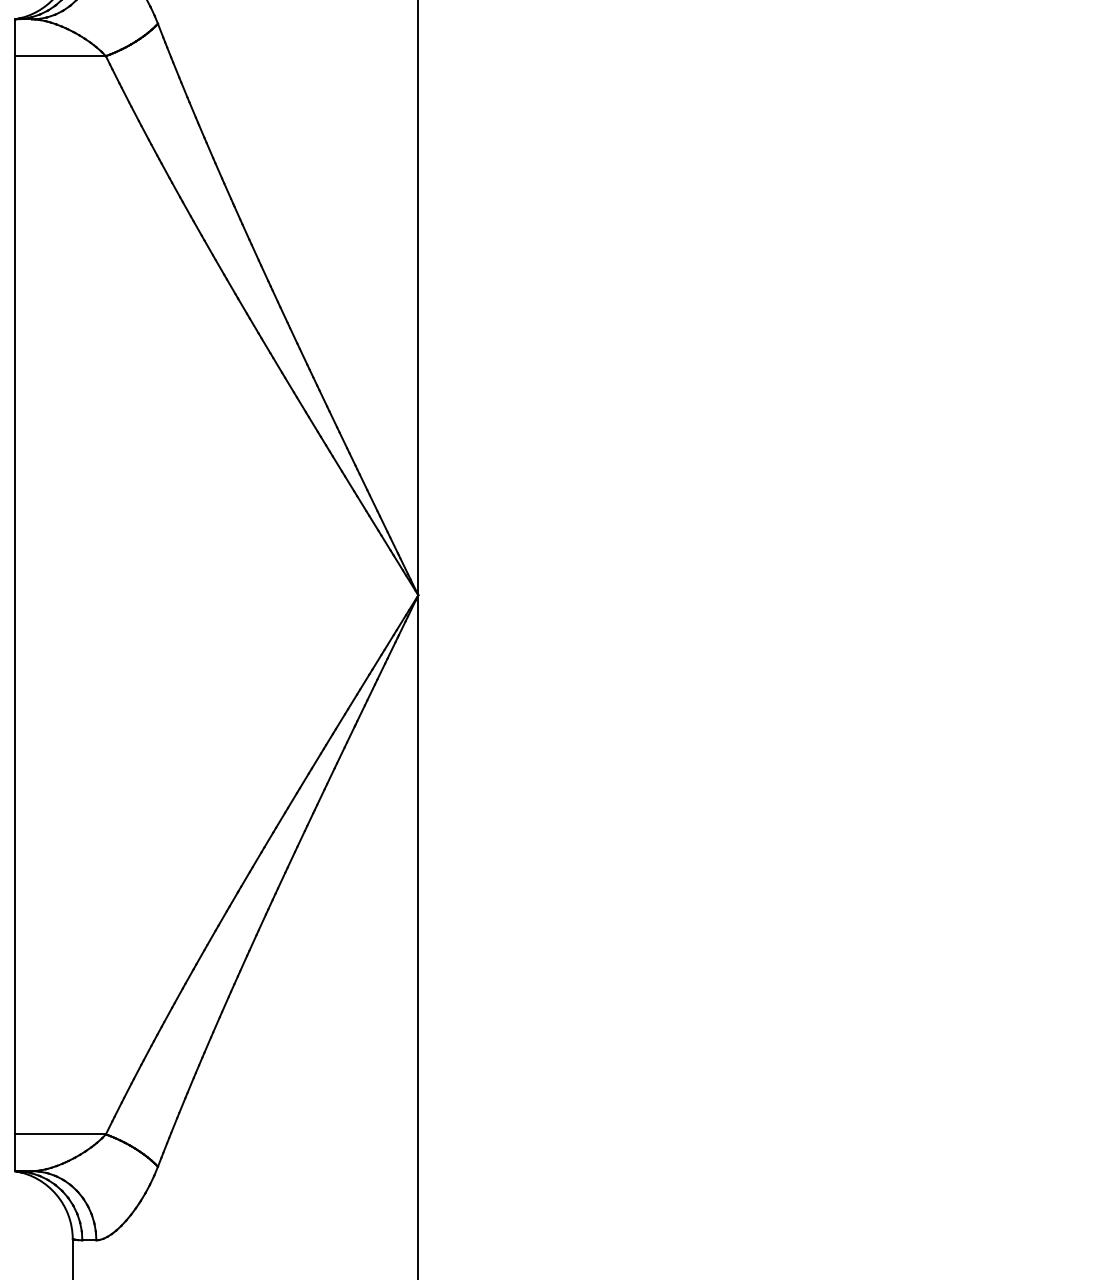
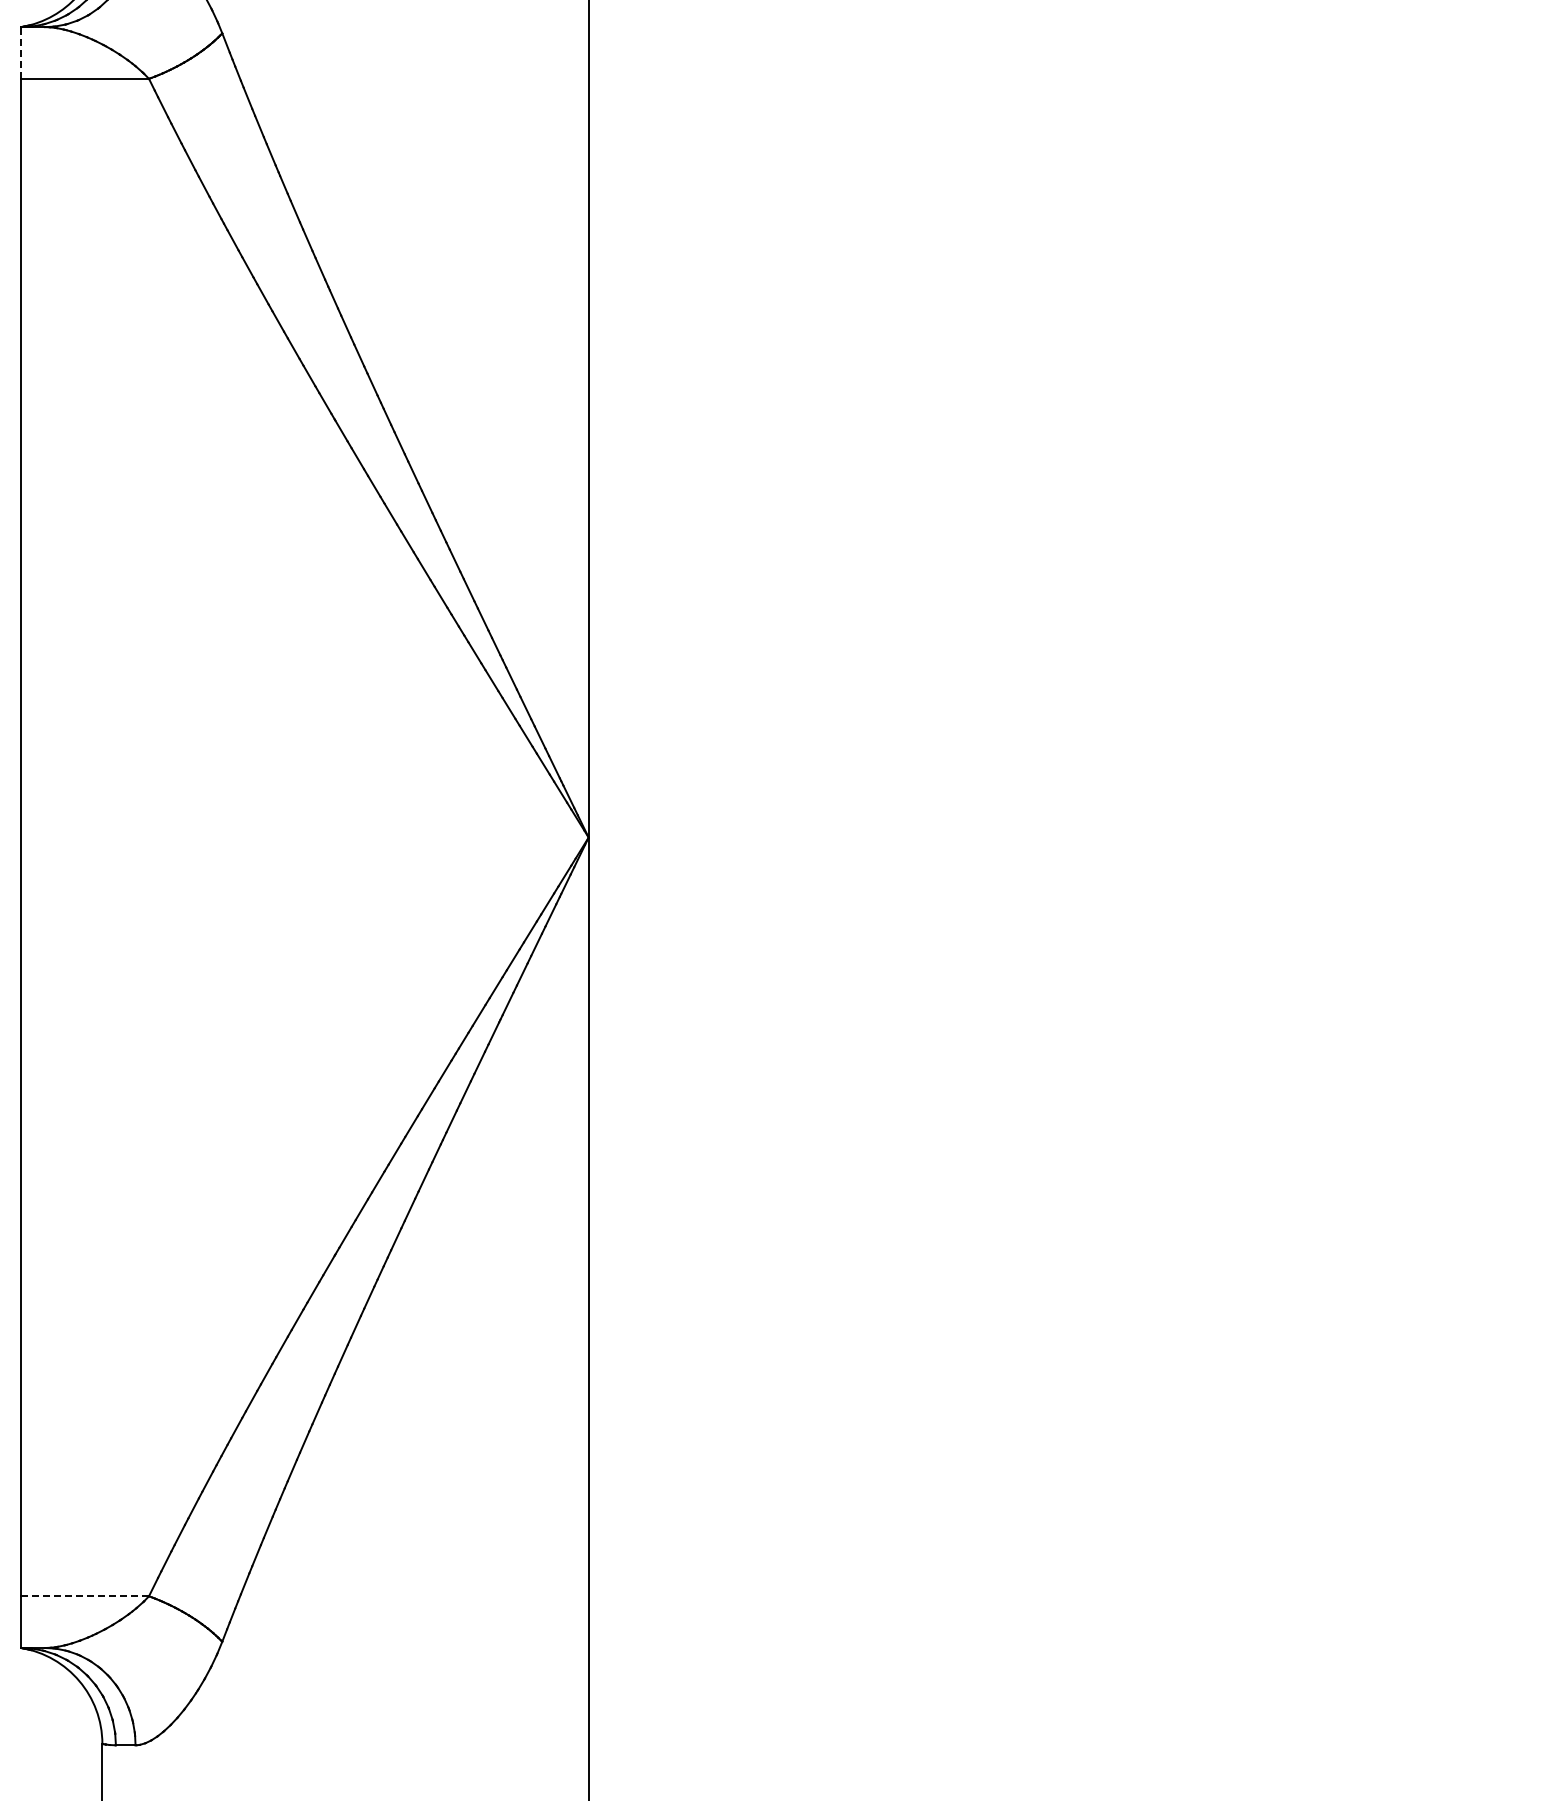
line: (15, 37) -> (21, 52), solid -> dashed
line: (60, 1134) -> (85, 1596), solid -> dashed

